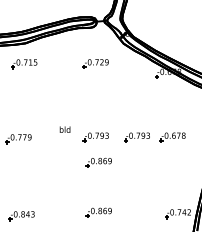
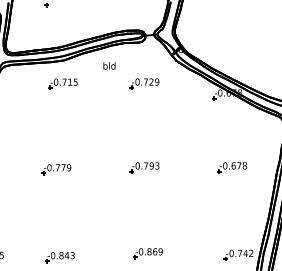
text: (65, 129) -> (109, 65), moved
part: (136, 137) -> (191, 167), removed
part: (98, 162) -> (147, 196), removed

